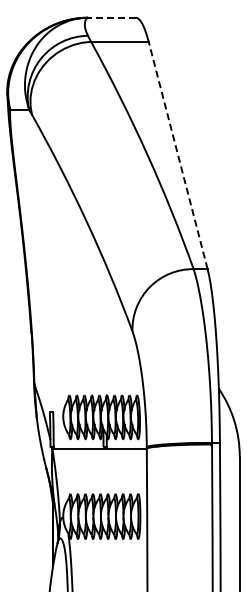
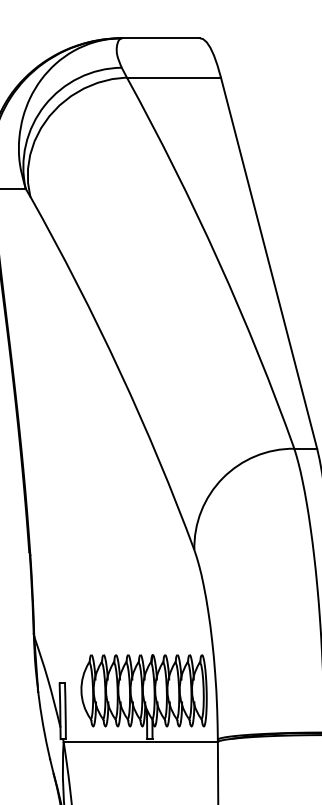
line: (112, 17) -> (161, 37), dashed -> solid
line: (178, 154) -> (269, 261), dashed -> solid

